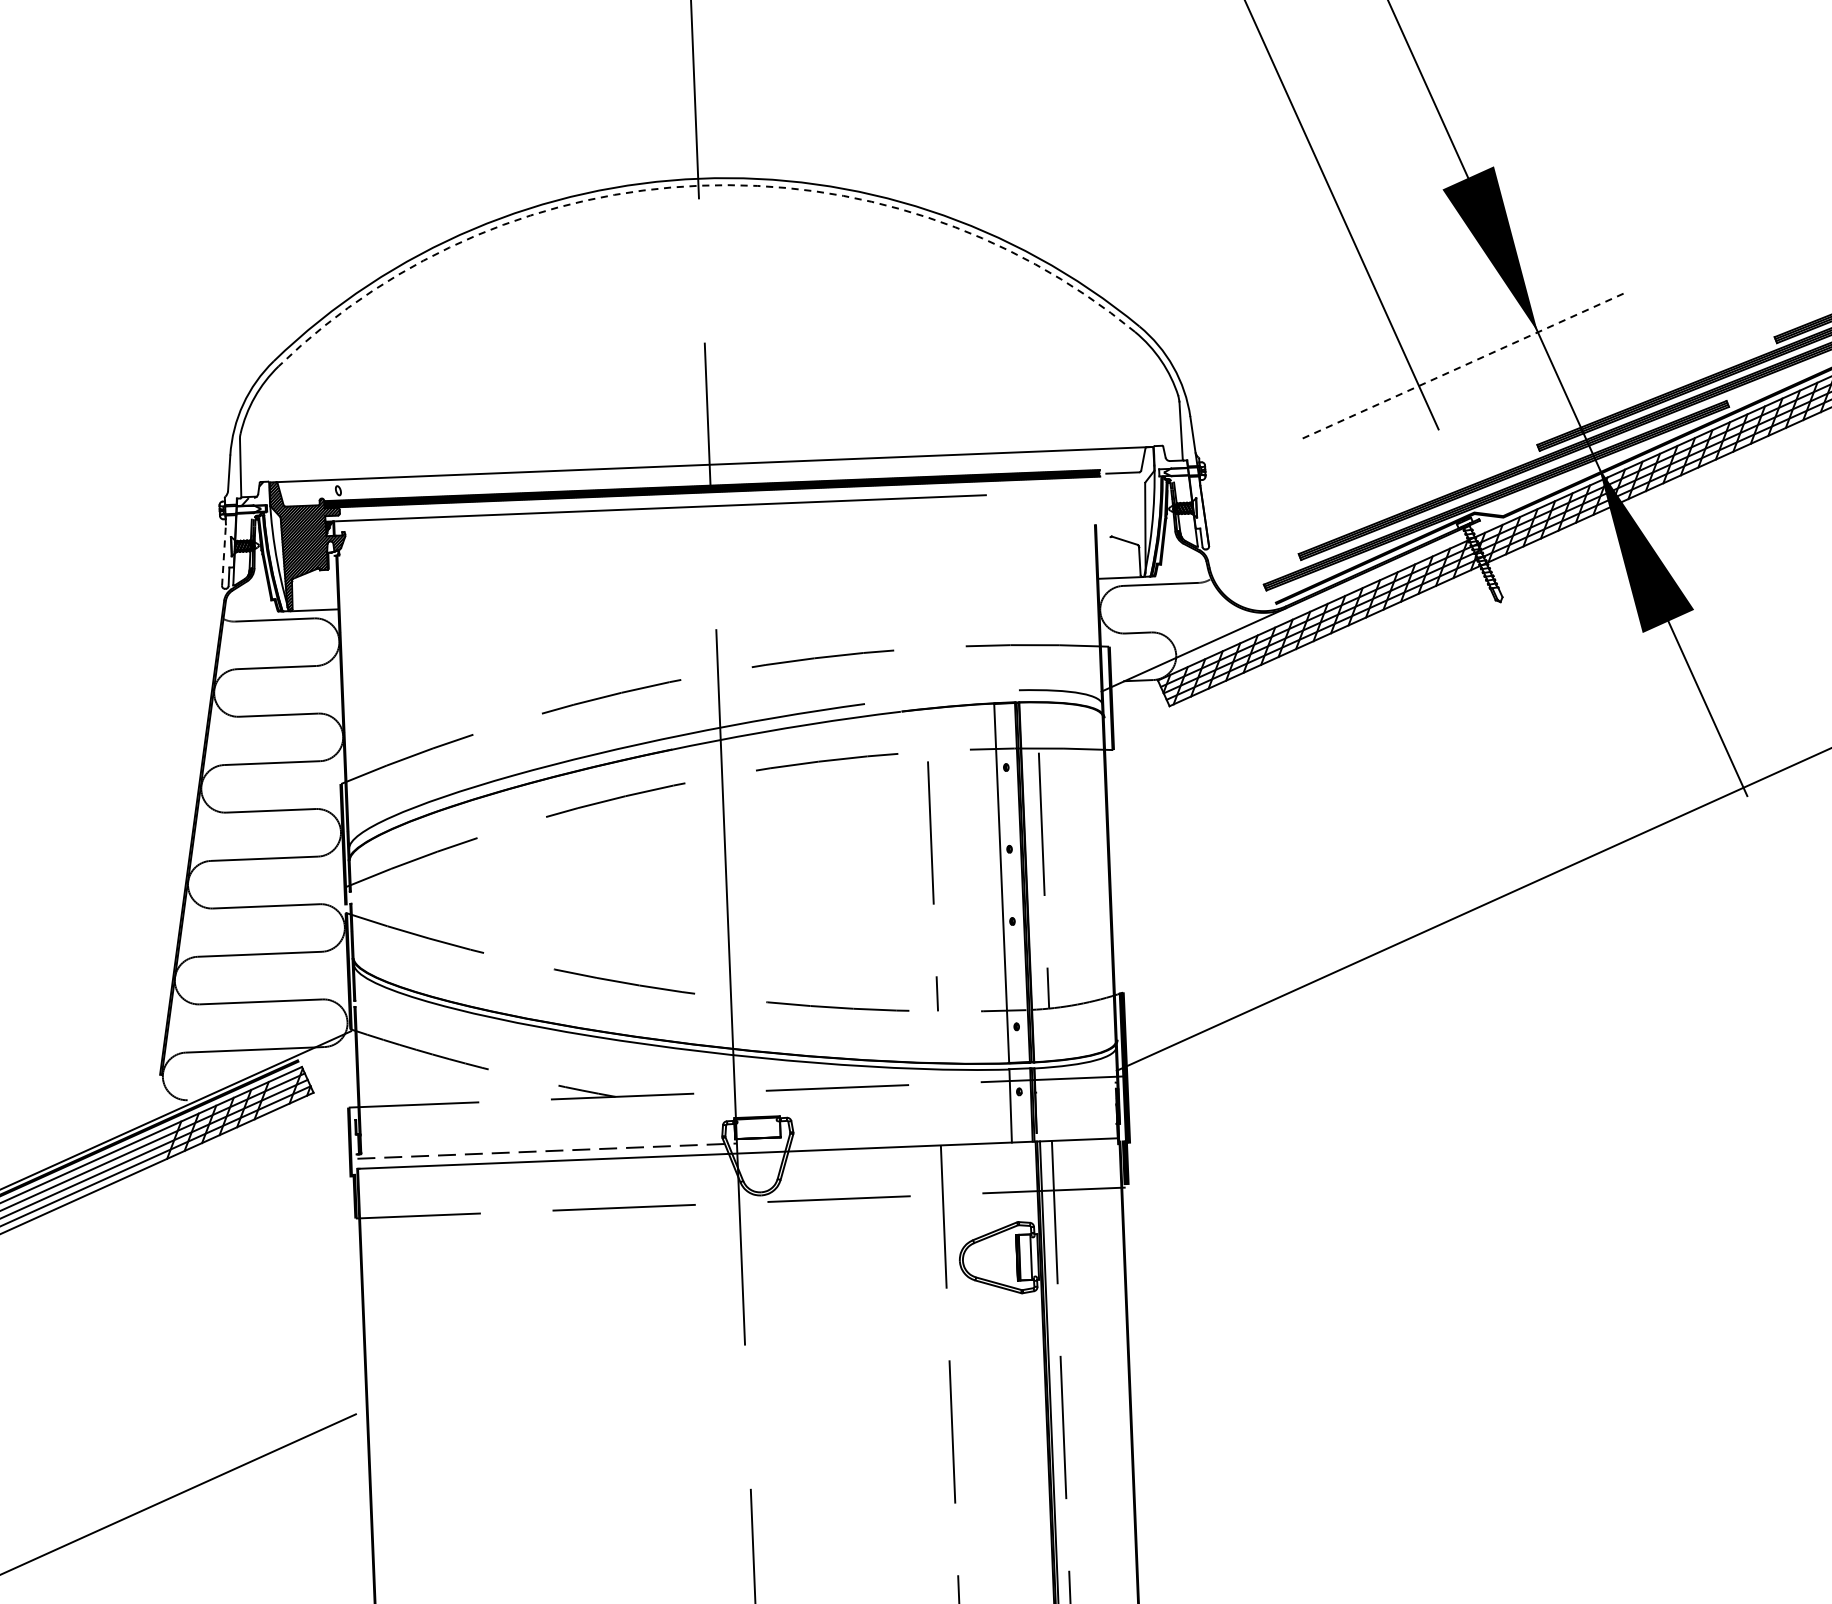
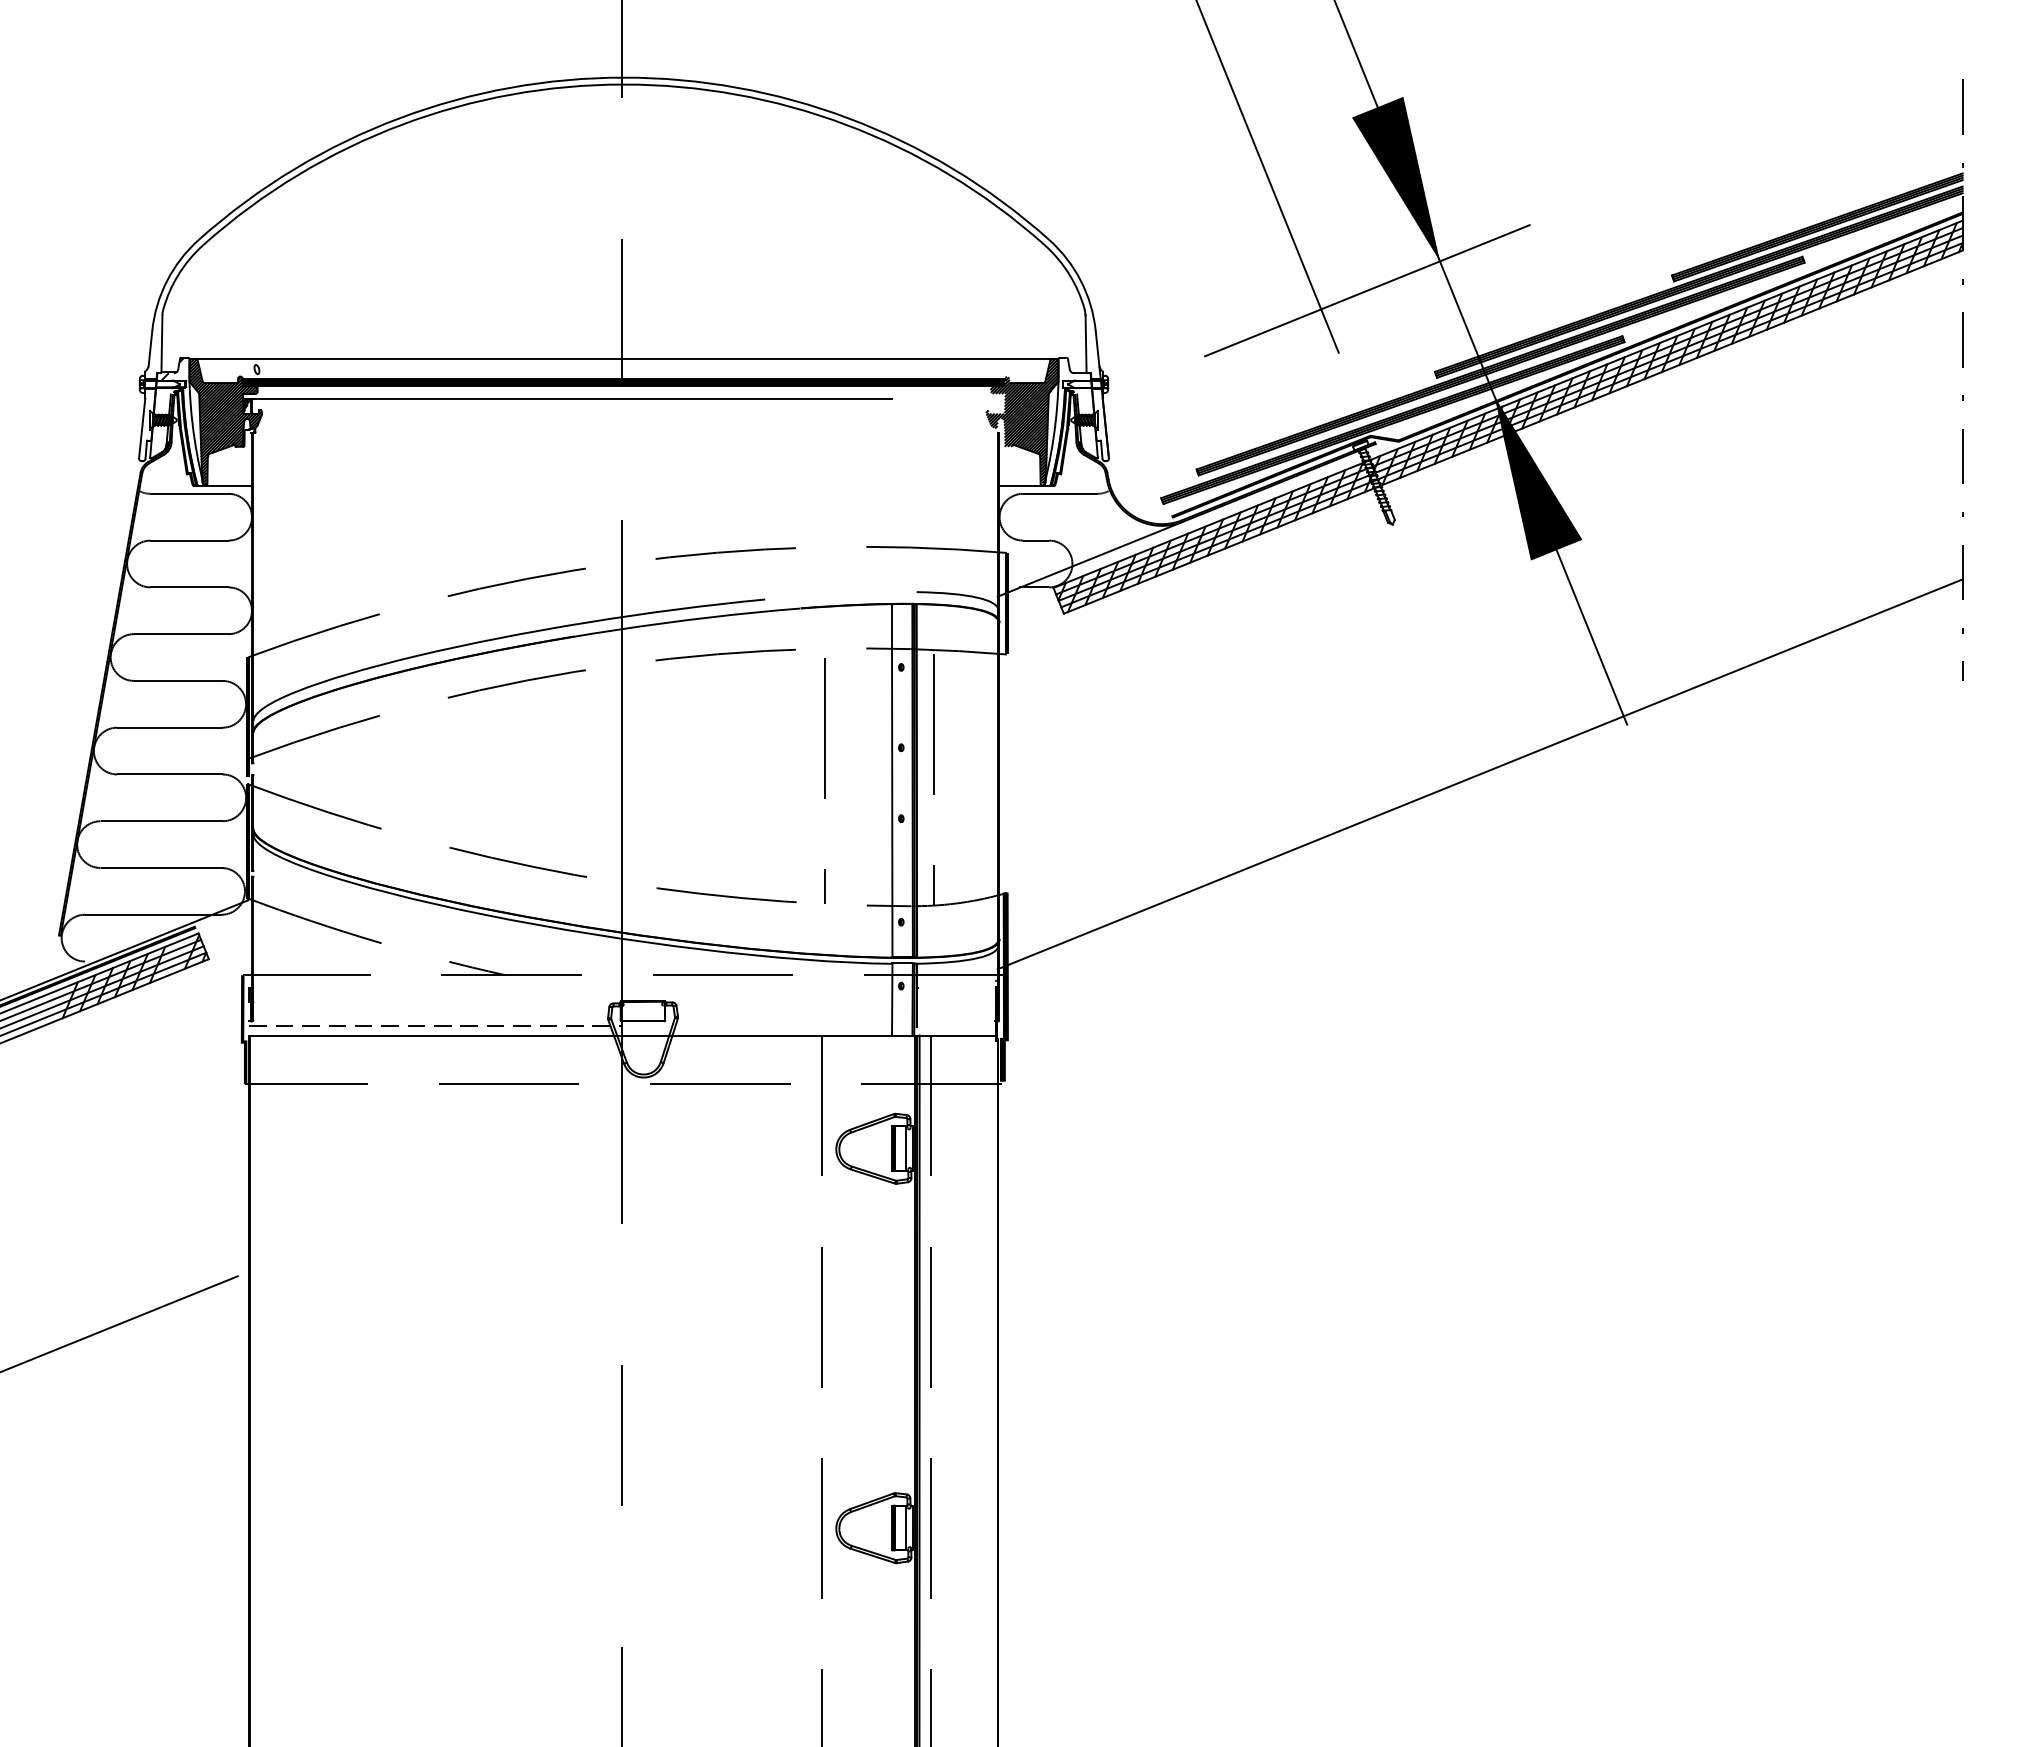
arc: (700, 185) -> (624, 84), dashed -> solid
line: (1465, 364) -> (1367, 290), dashed -> solid
hatch: (1118, 512) -> (1021, 421), added
line: (224, 555) -> (142, 428), dashed -> solid

